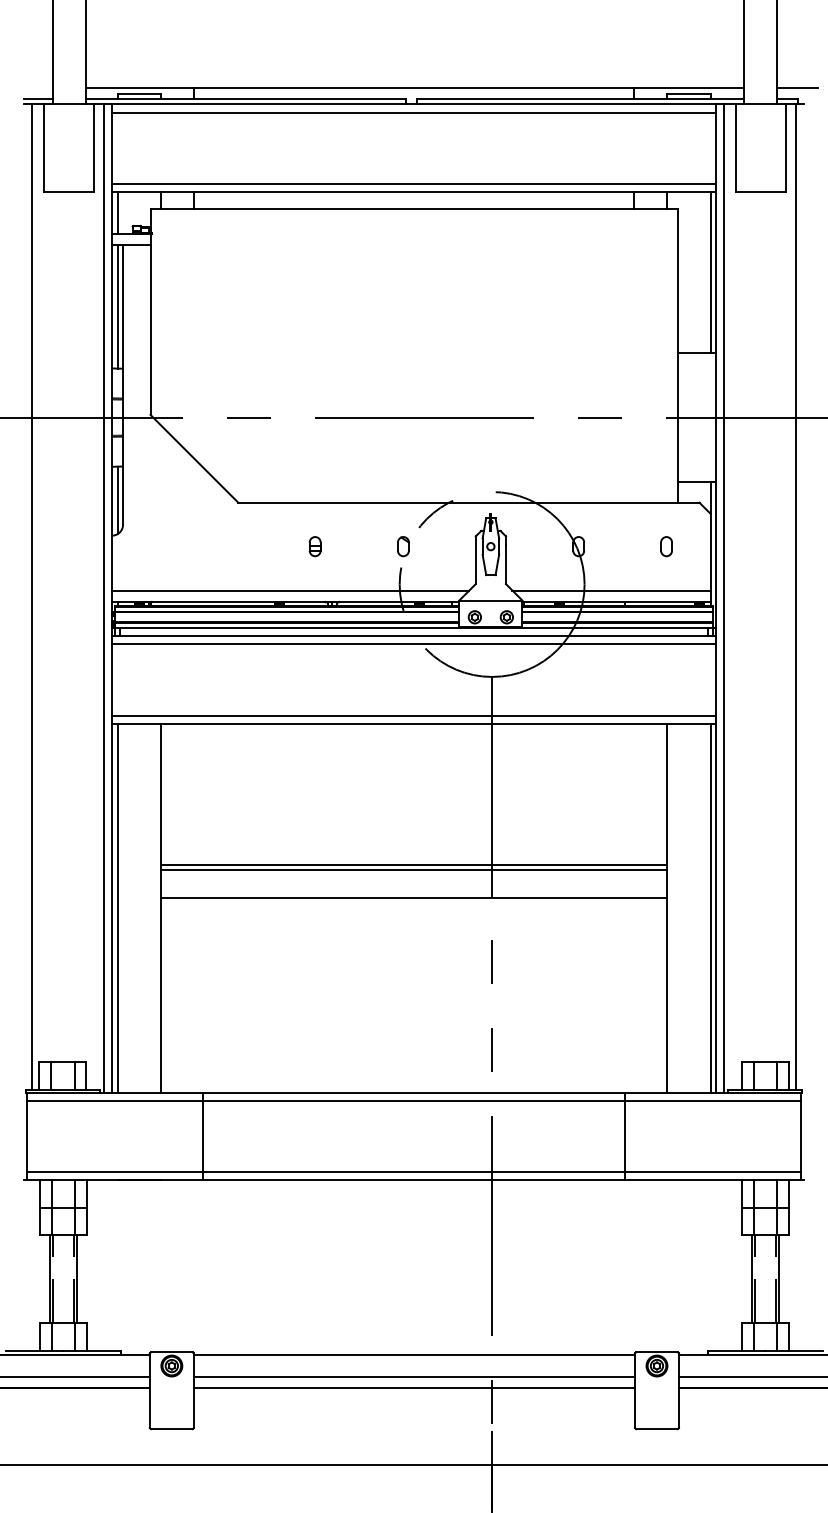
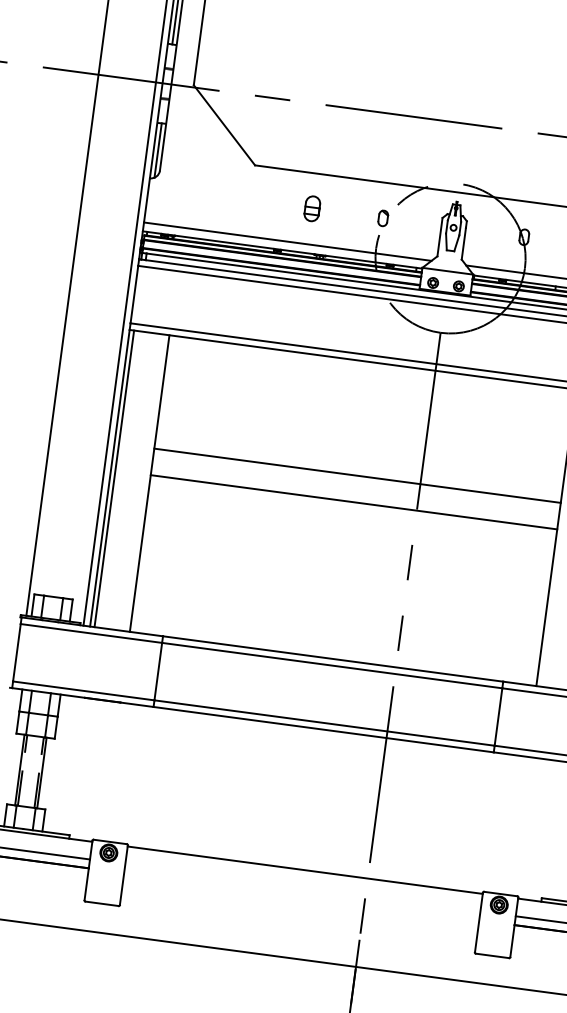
part: (314, 546) -> (311, 208), size x1.6
line: (413, 870) -> (356, 480), removed
line: (414, 1377) -> (302, 888), removed
line: (414, 1388) -> (301, 897), removed

